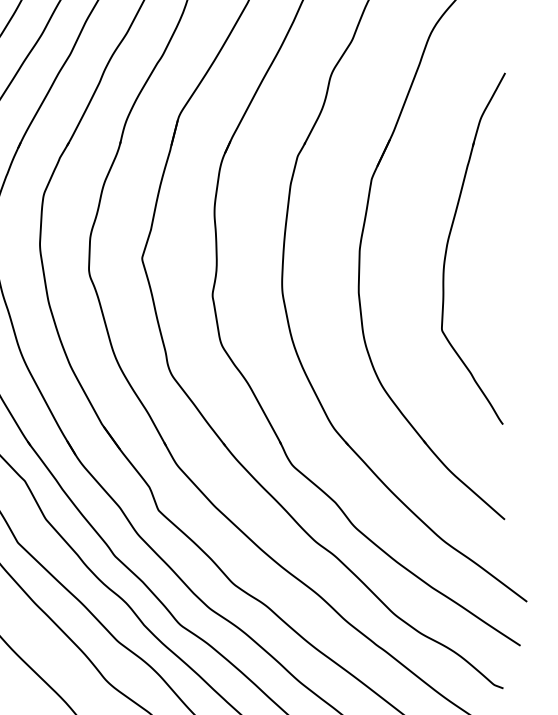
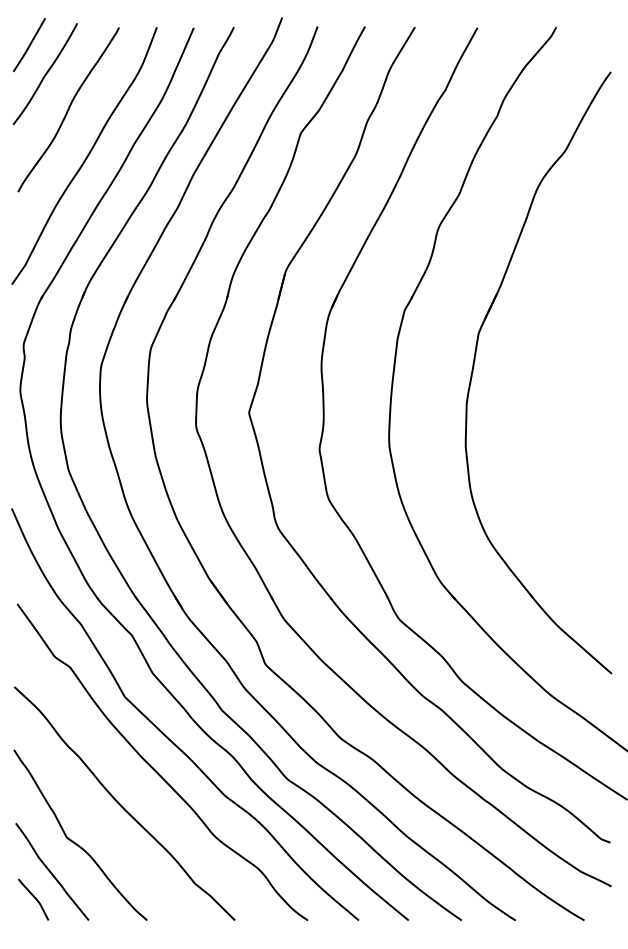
part: (448, 244) -> (555, 398), removed

